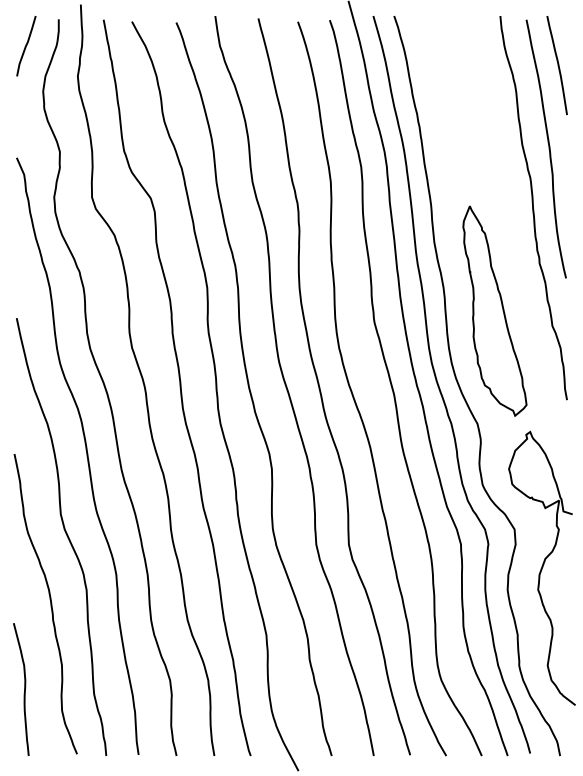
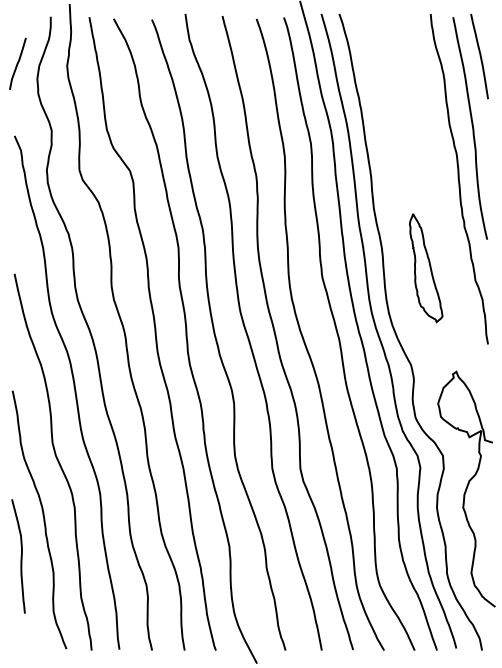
curve: (25, 45) -> (17, 63), moved
part: (495, 311) -> (426, 268), size x0.6
curve: (23, 689) -> (20, 556), moved

